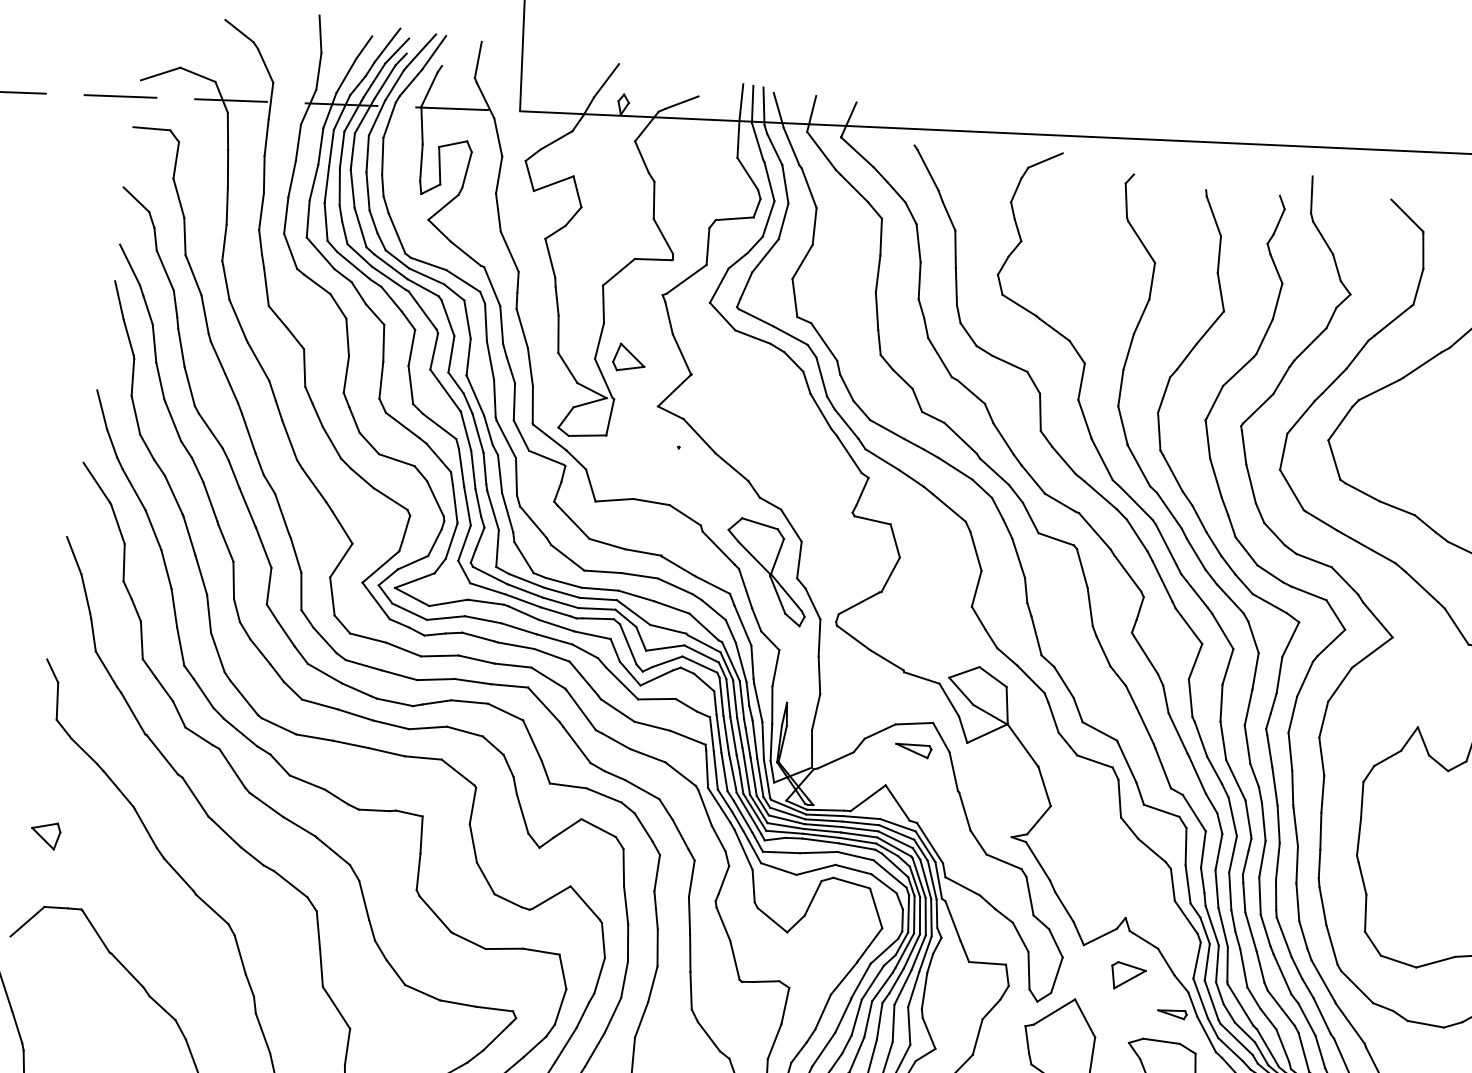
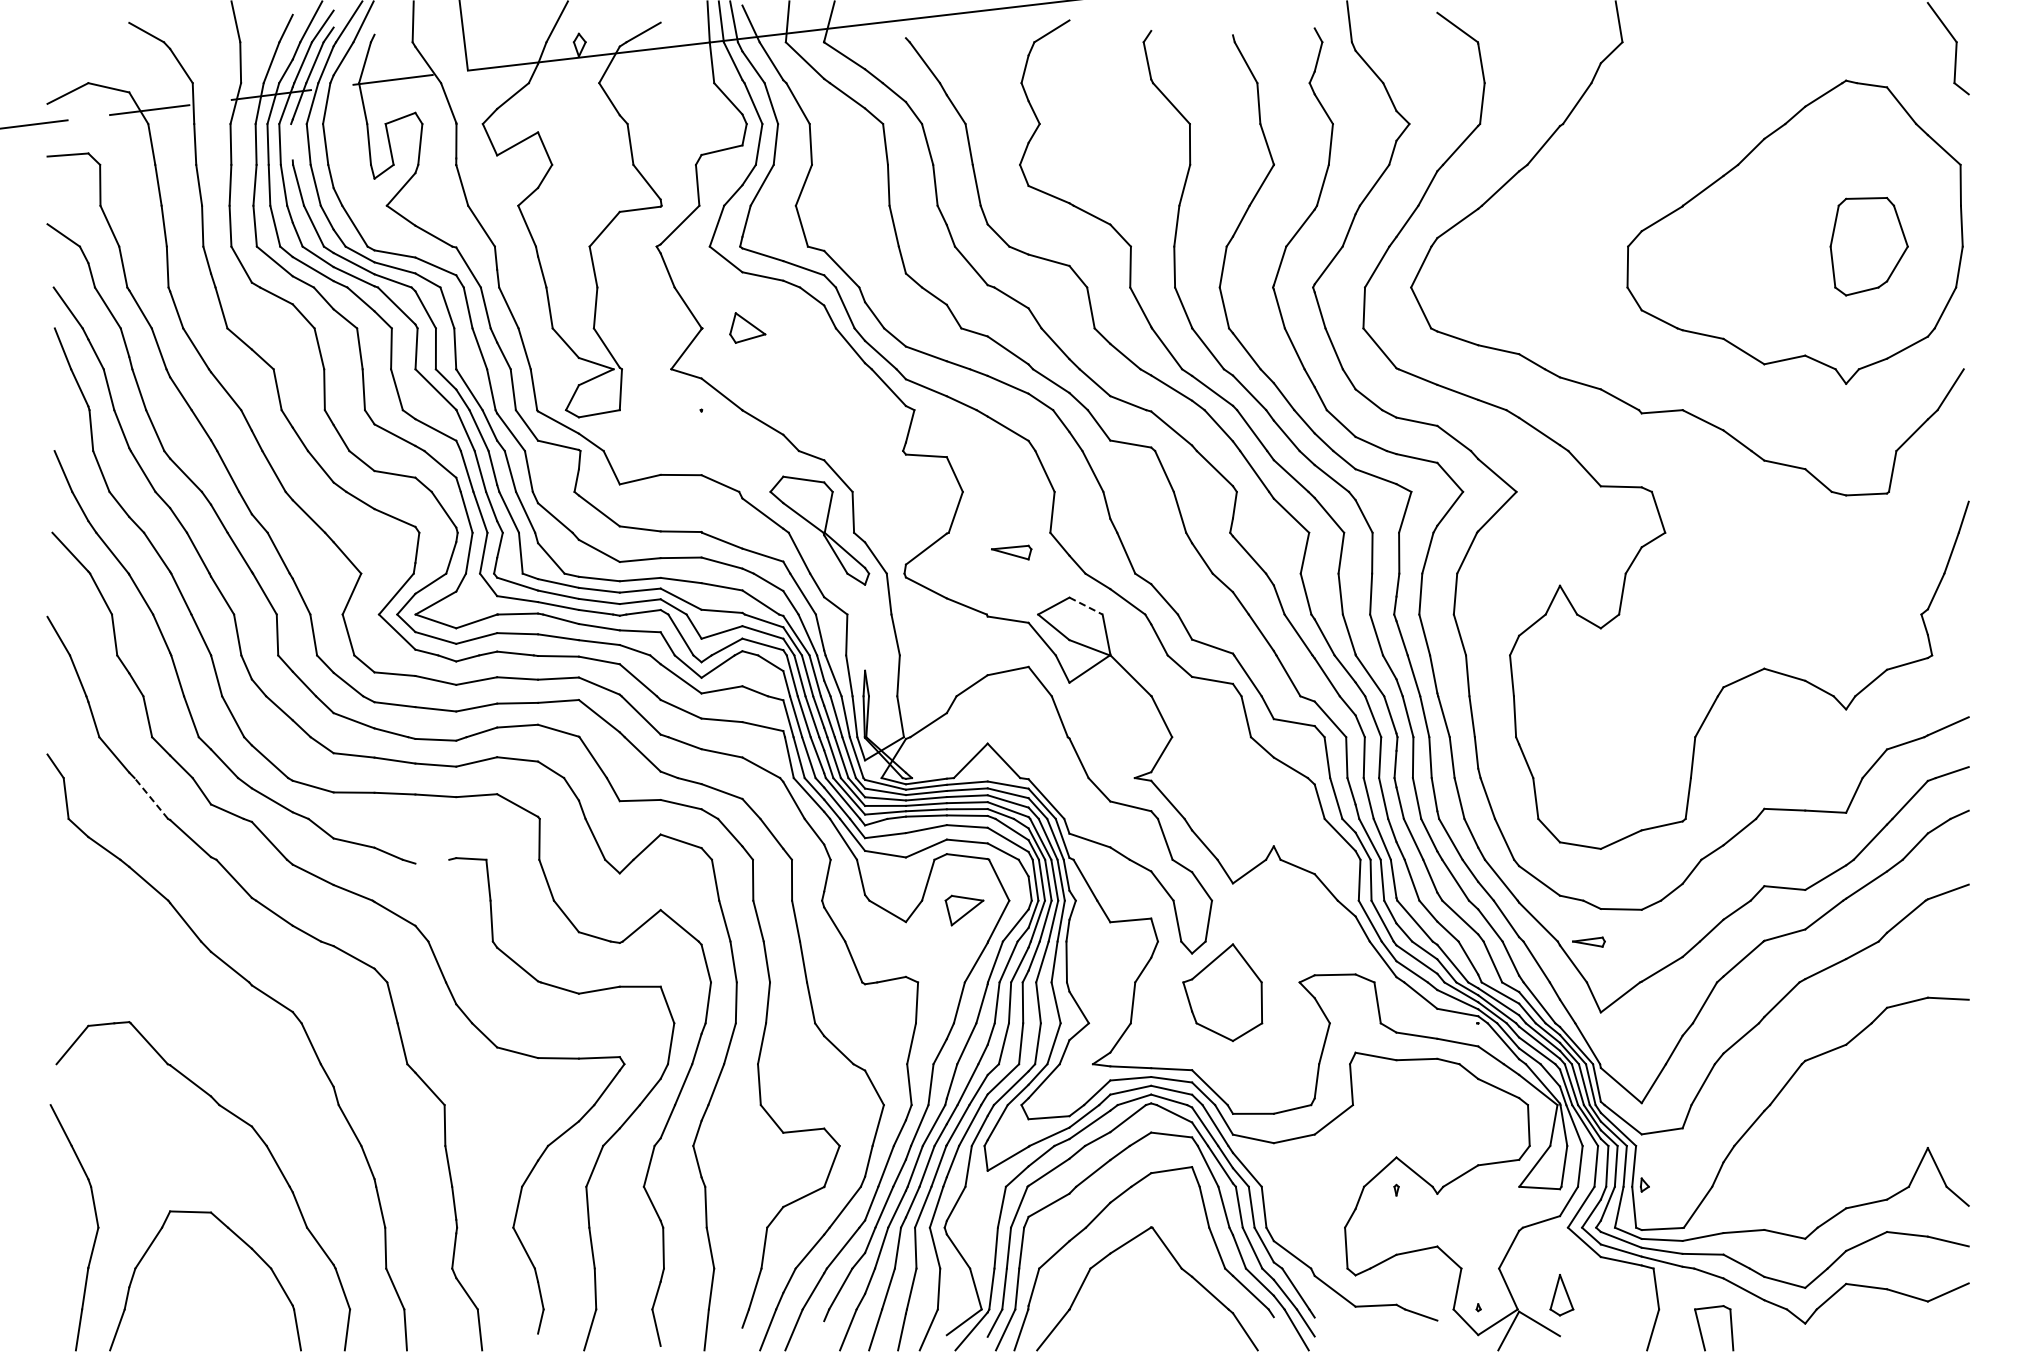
line: (352, 149) -> (291, 142), removed
part: (629, 358) -> (747, 327), moved
line: (993, 677) -> (1086, 606), solid -> dashed
line: (133, 713) -> (151, 798), solid -> dashed
part: (913, 749) -> (1011, 552), moved
line: (374, 810) -> (432, 861), removed
part: (45, 834) -> (76, 946), removed
part: (1127, 976) -> (964, 910), moved
part: (1172, 1012) -> (1588, 941), moved

